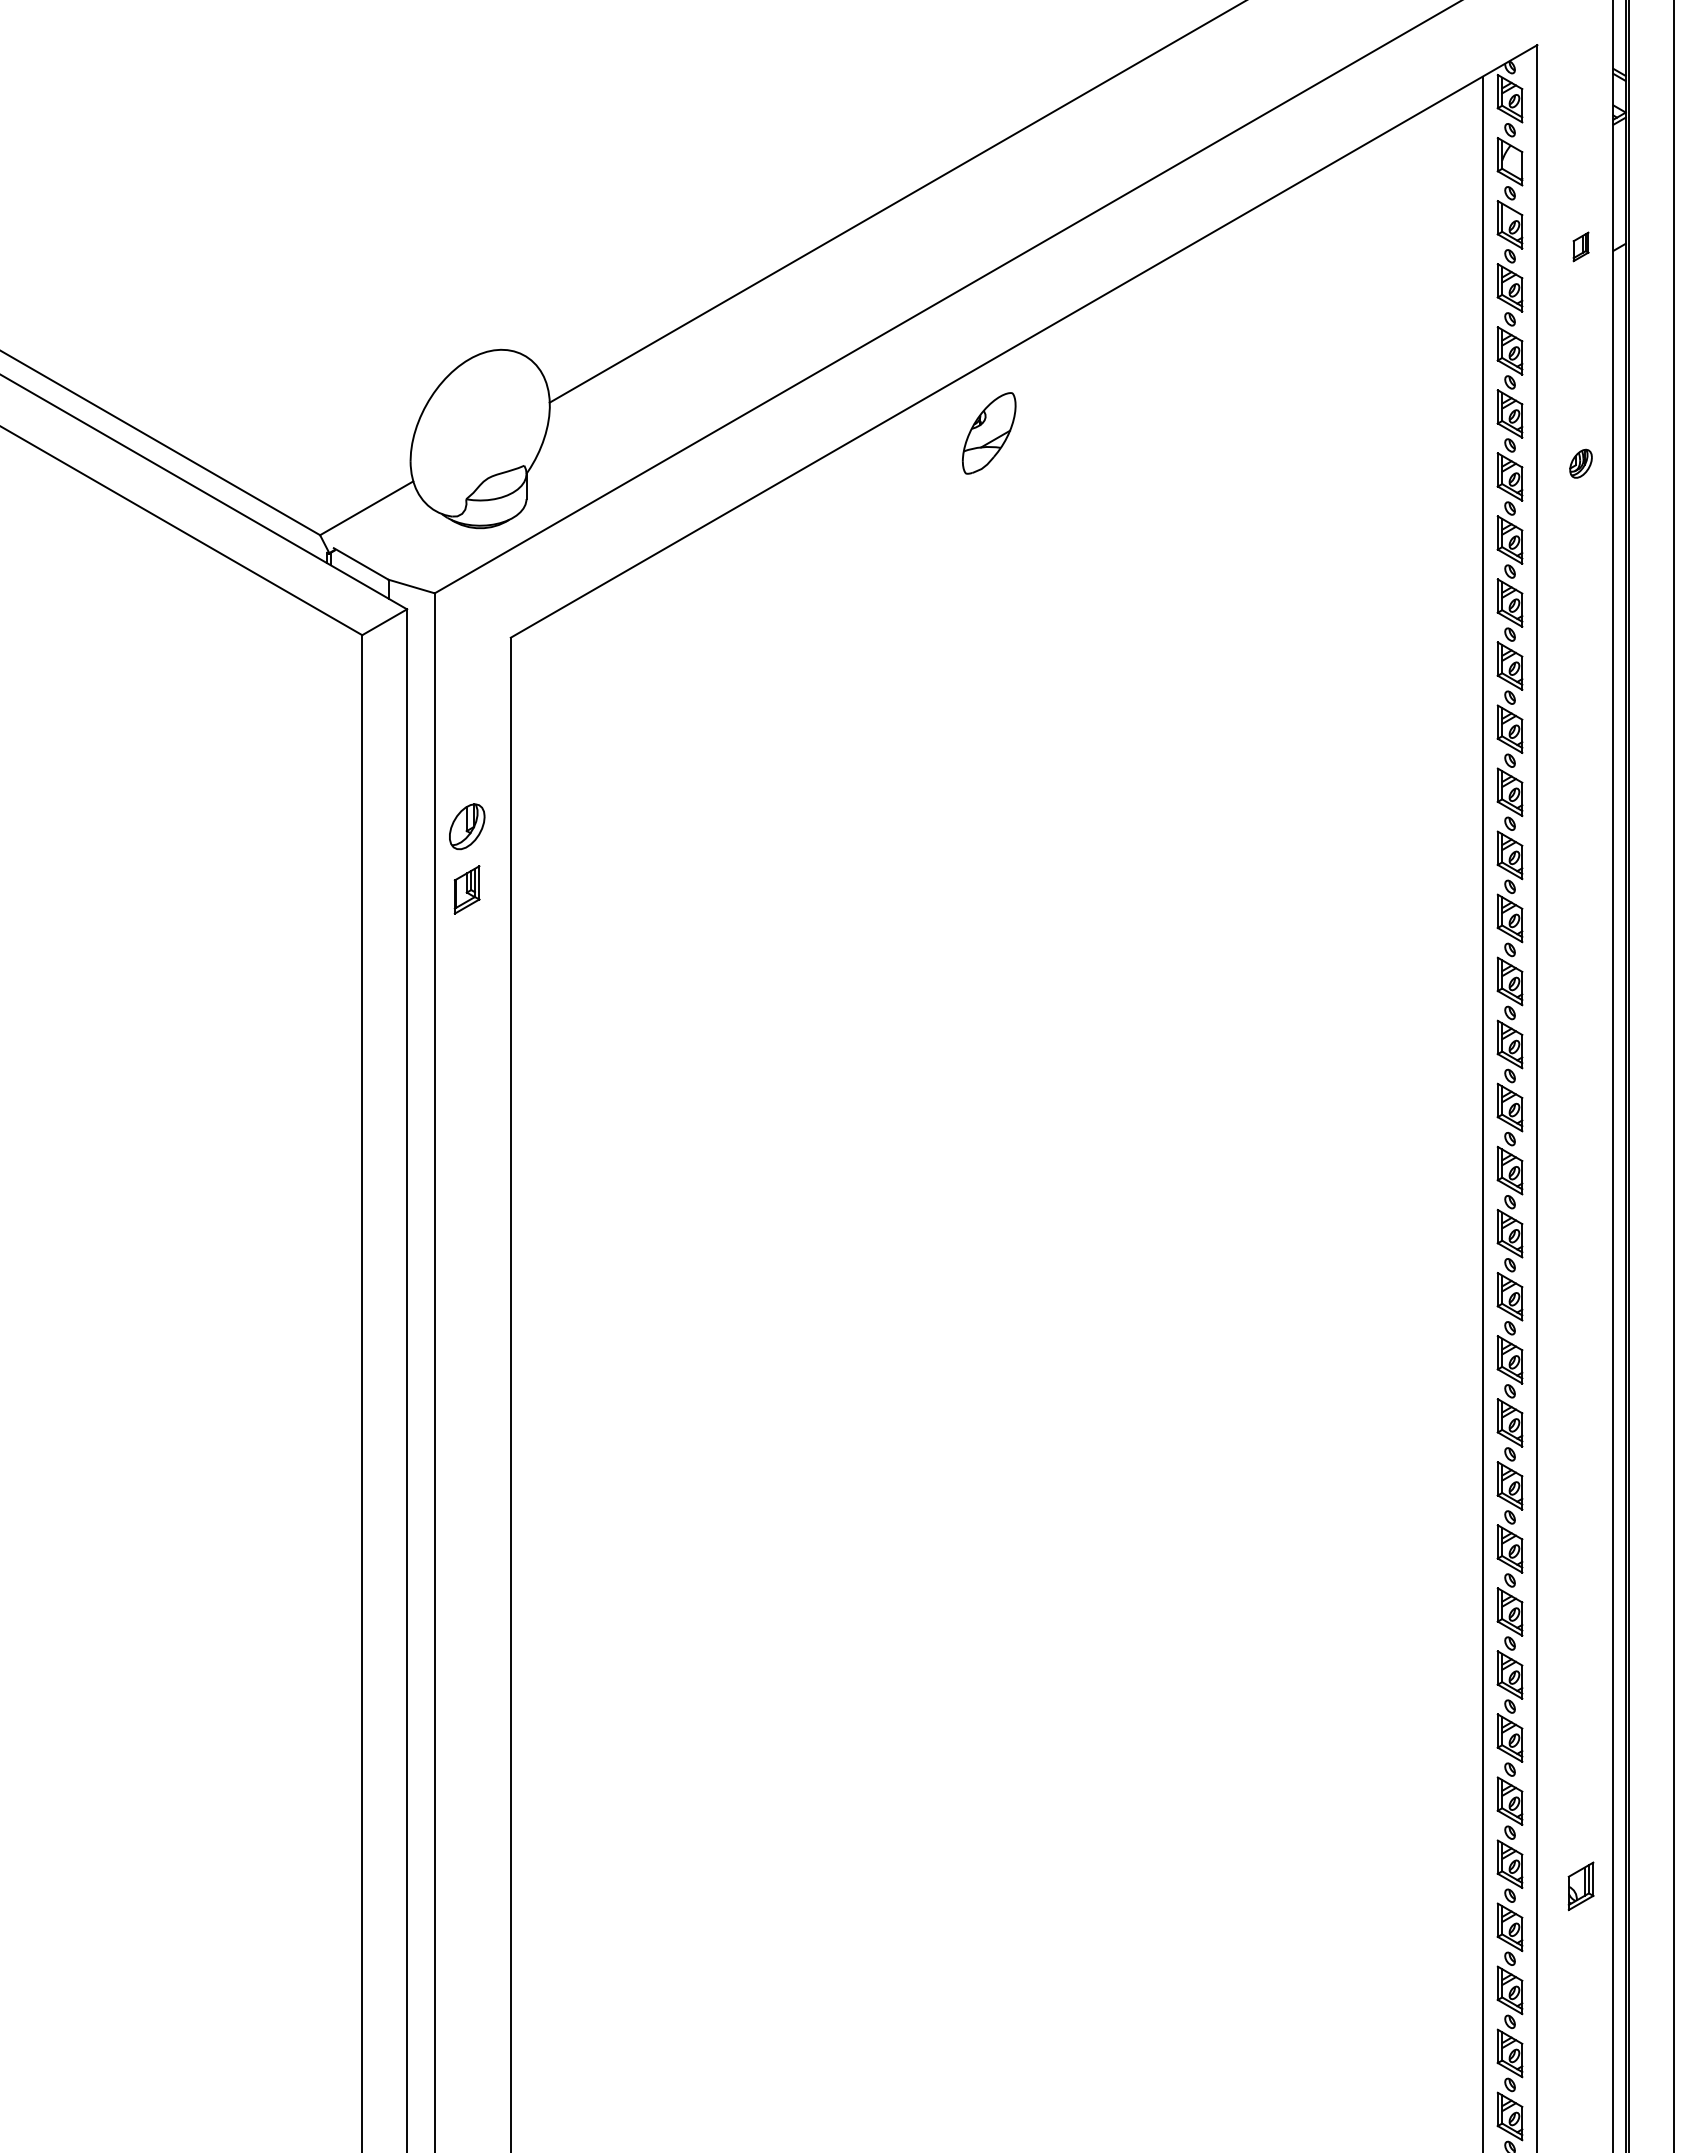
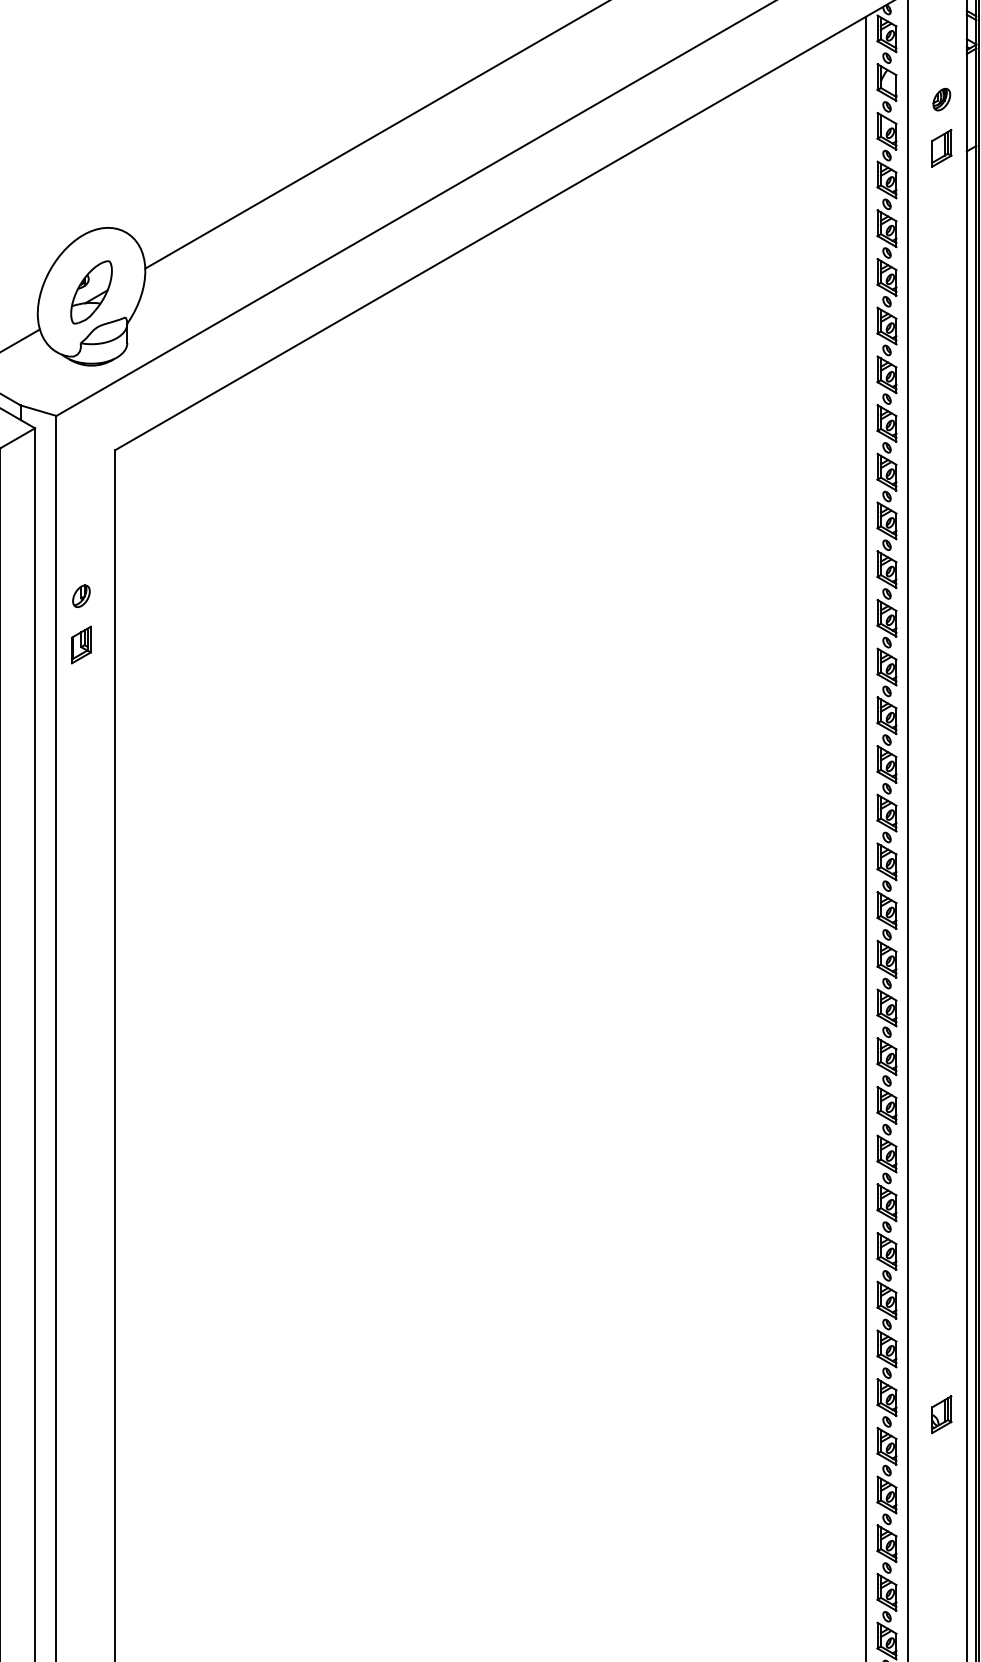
part: (1580, 246) -> (941, 148), size x1.67
part: (988, 433) -> (91, 292), moved
part: (1580, 463) -> (941, 99), moved
part: (466, 826) -> (80, 596), size x0.62

